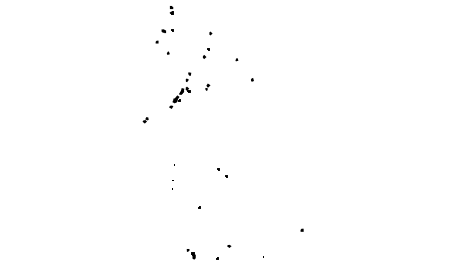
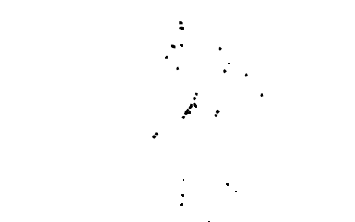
part: (206, 53) -> (226, 67), moved
part: (207, 86) -> (216, 112), moved
part: (180, 90) -> (189, 105), size x0.7

